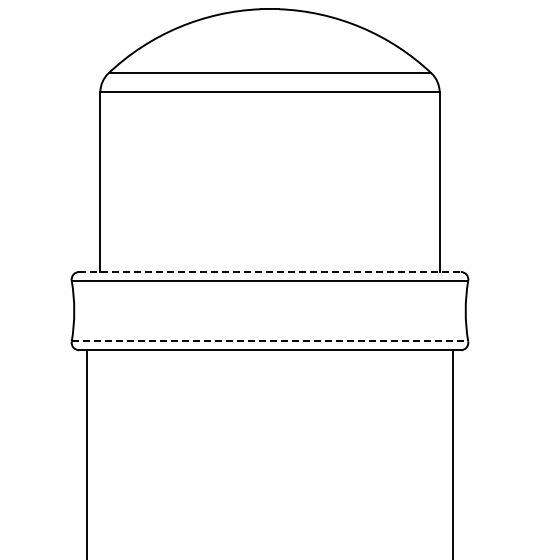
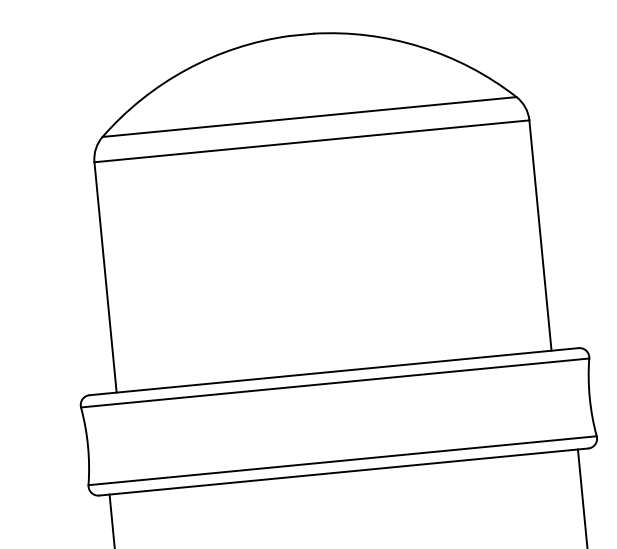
line: (270, 272) -> (334, 372), dashed -> solid
line: (270, 341) -> (343, 460), dashed -> solid

